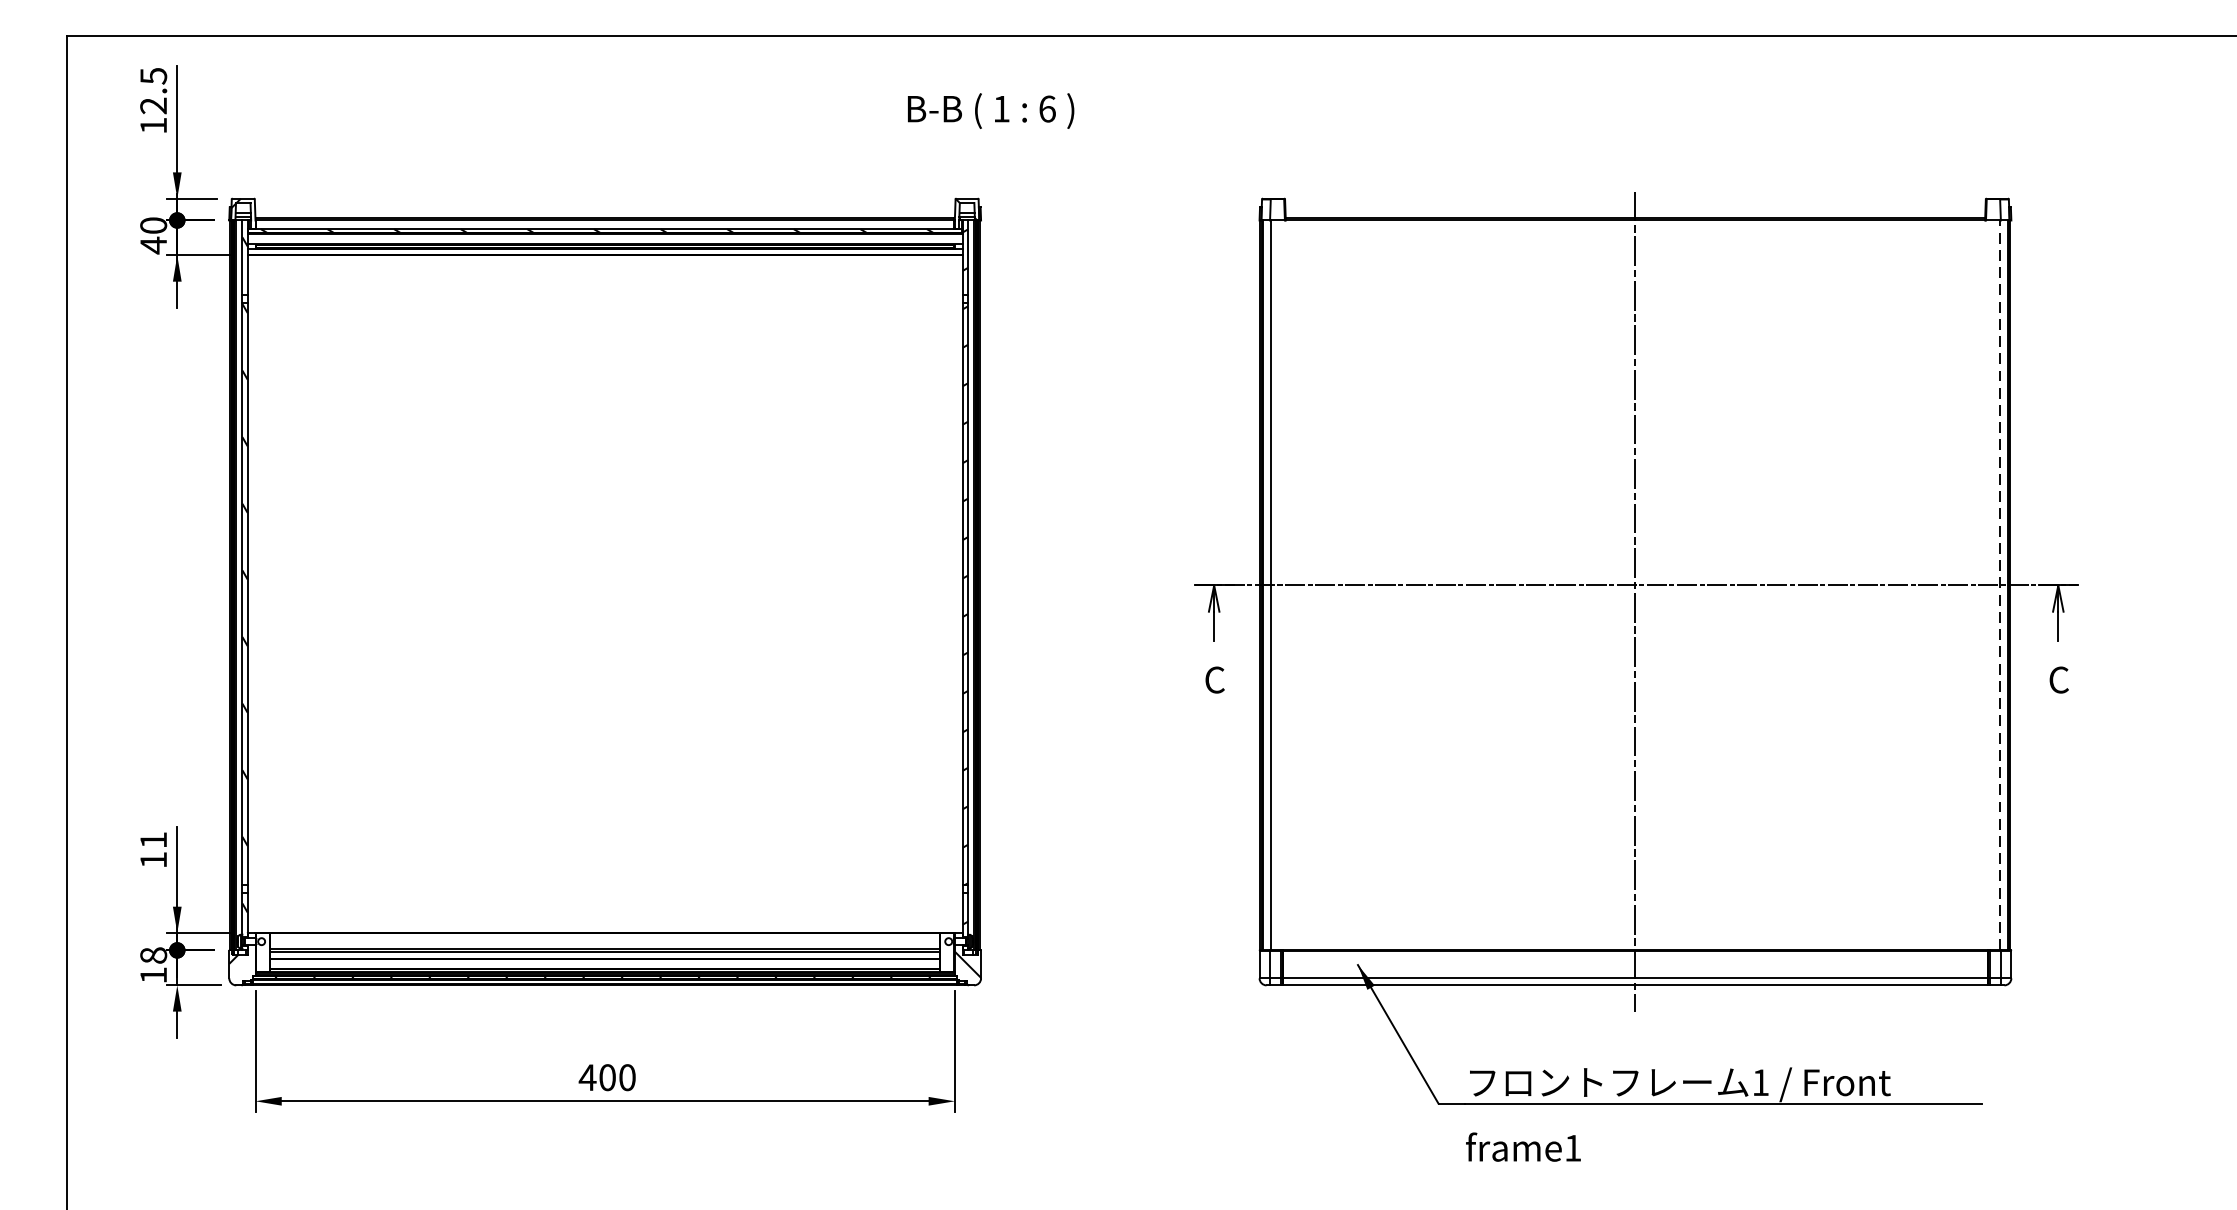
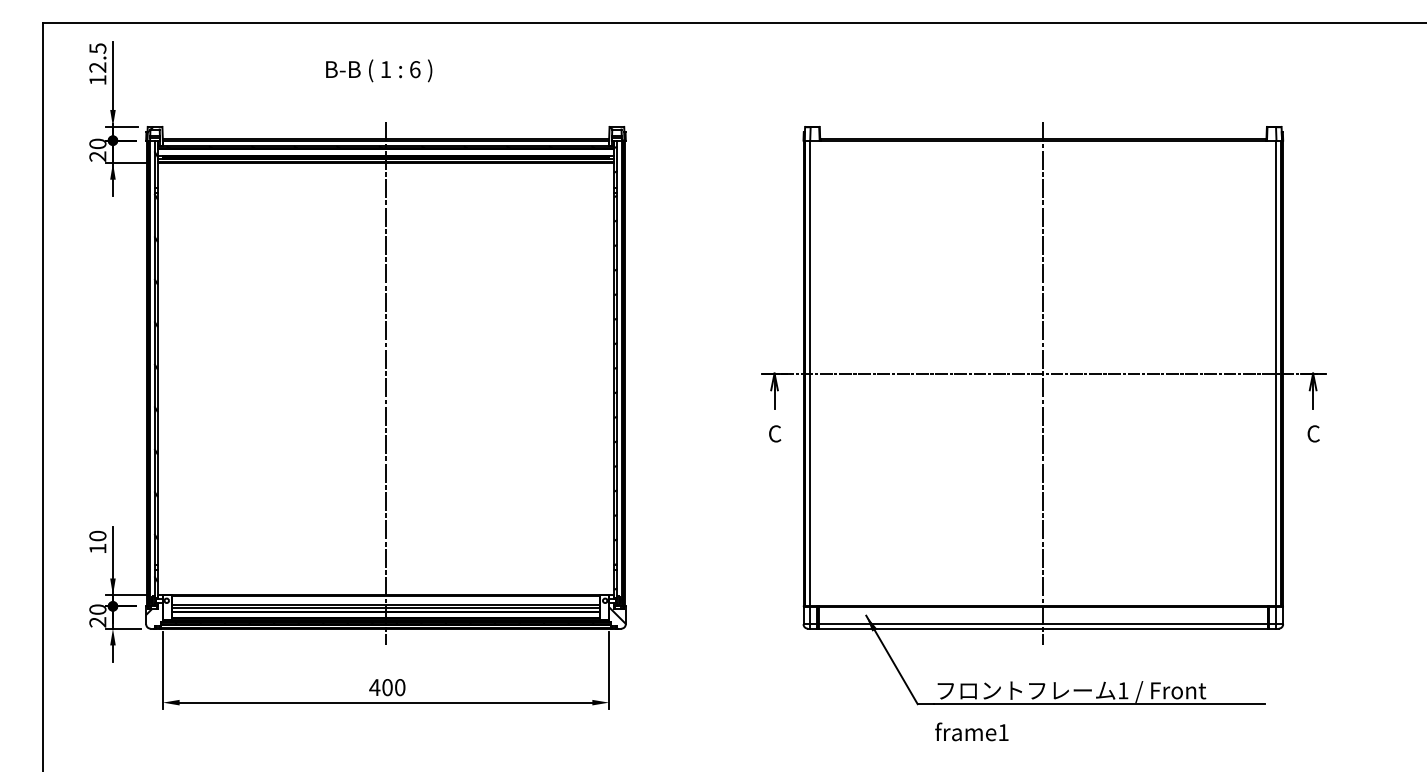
text: (991, 110) -> (379, 70), moved
text: (153, 245) -> (97, 156), 40 -> 20
line: (2000, 585) -> (1276, 373), dashed -> solid
line: (604, 601) -> (385, 383), added
text: (153, 839) -> (97, 535), 11 -> 10
text: (153, 964) -> (97, 615), 18 -> 20

